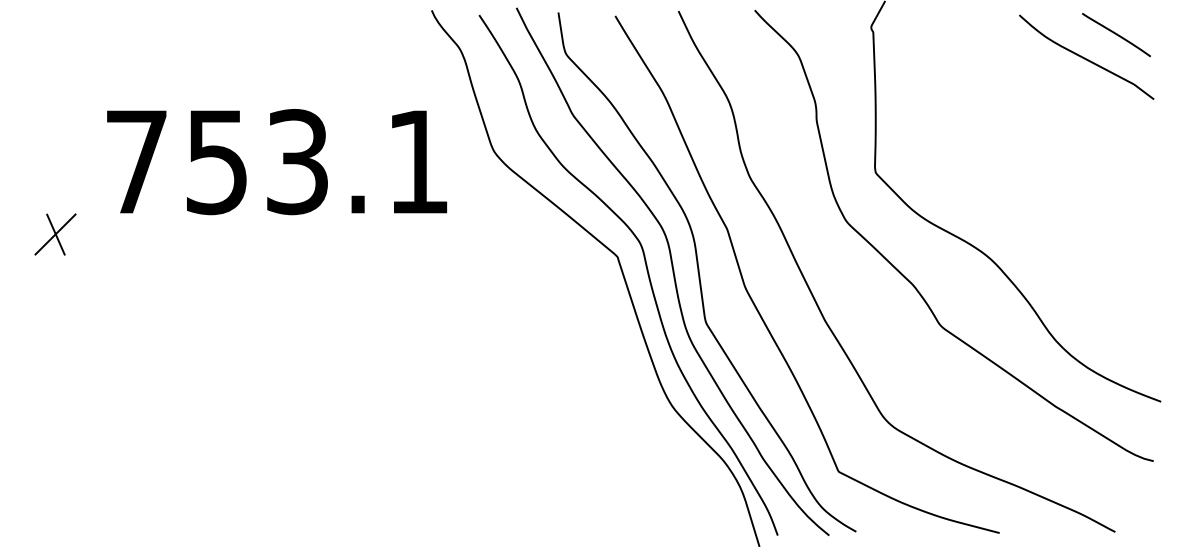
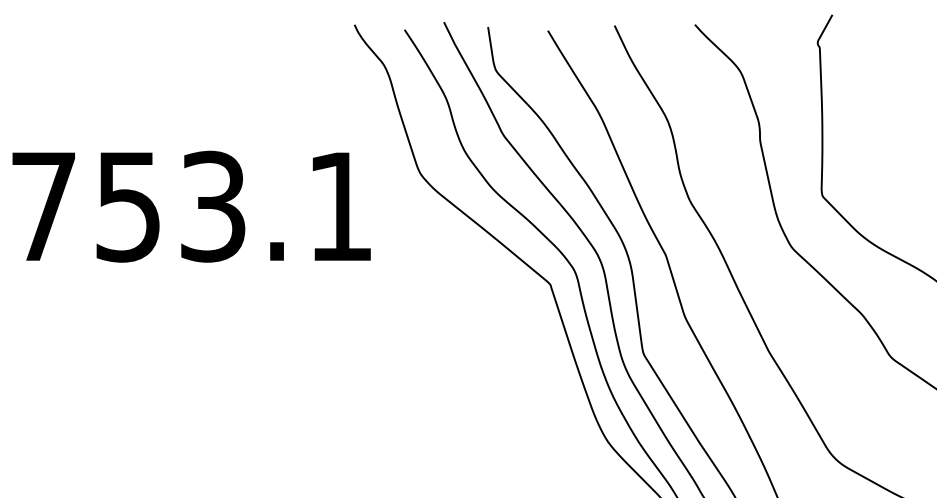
text: (277, 162) -> (192, 207), moved

